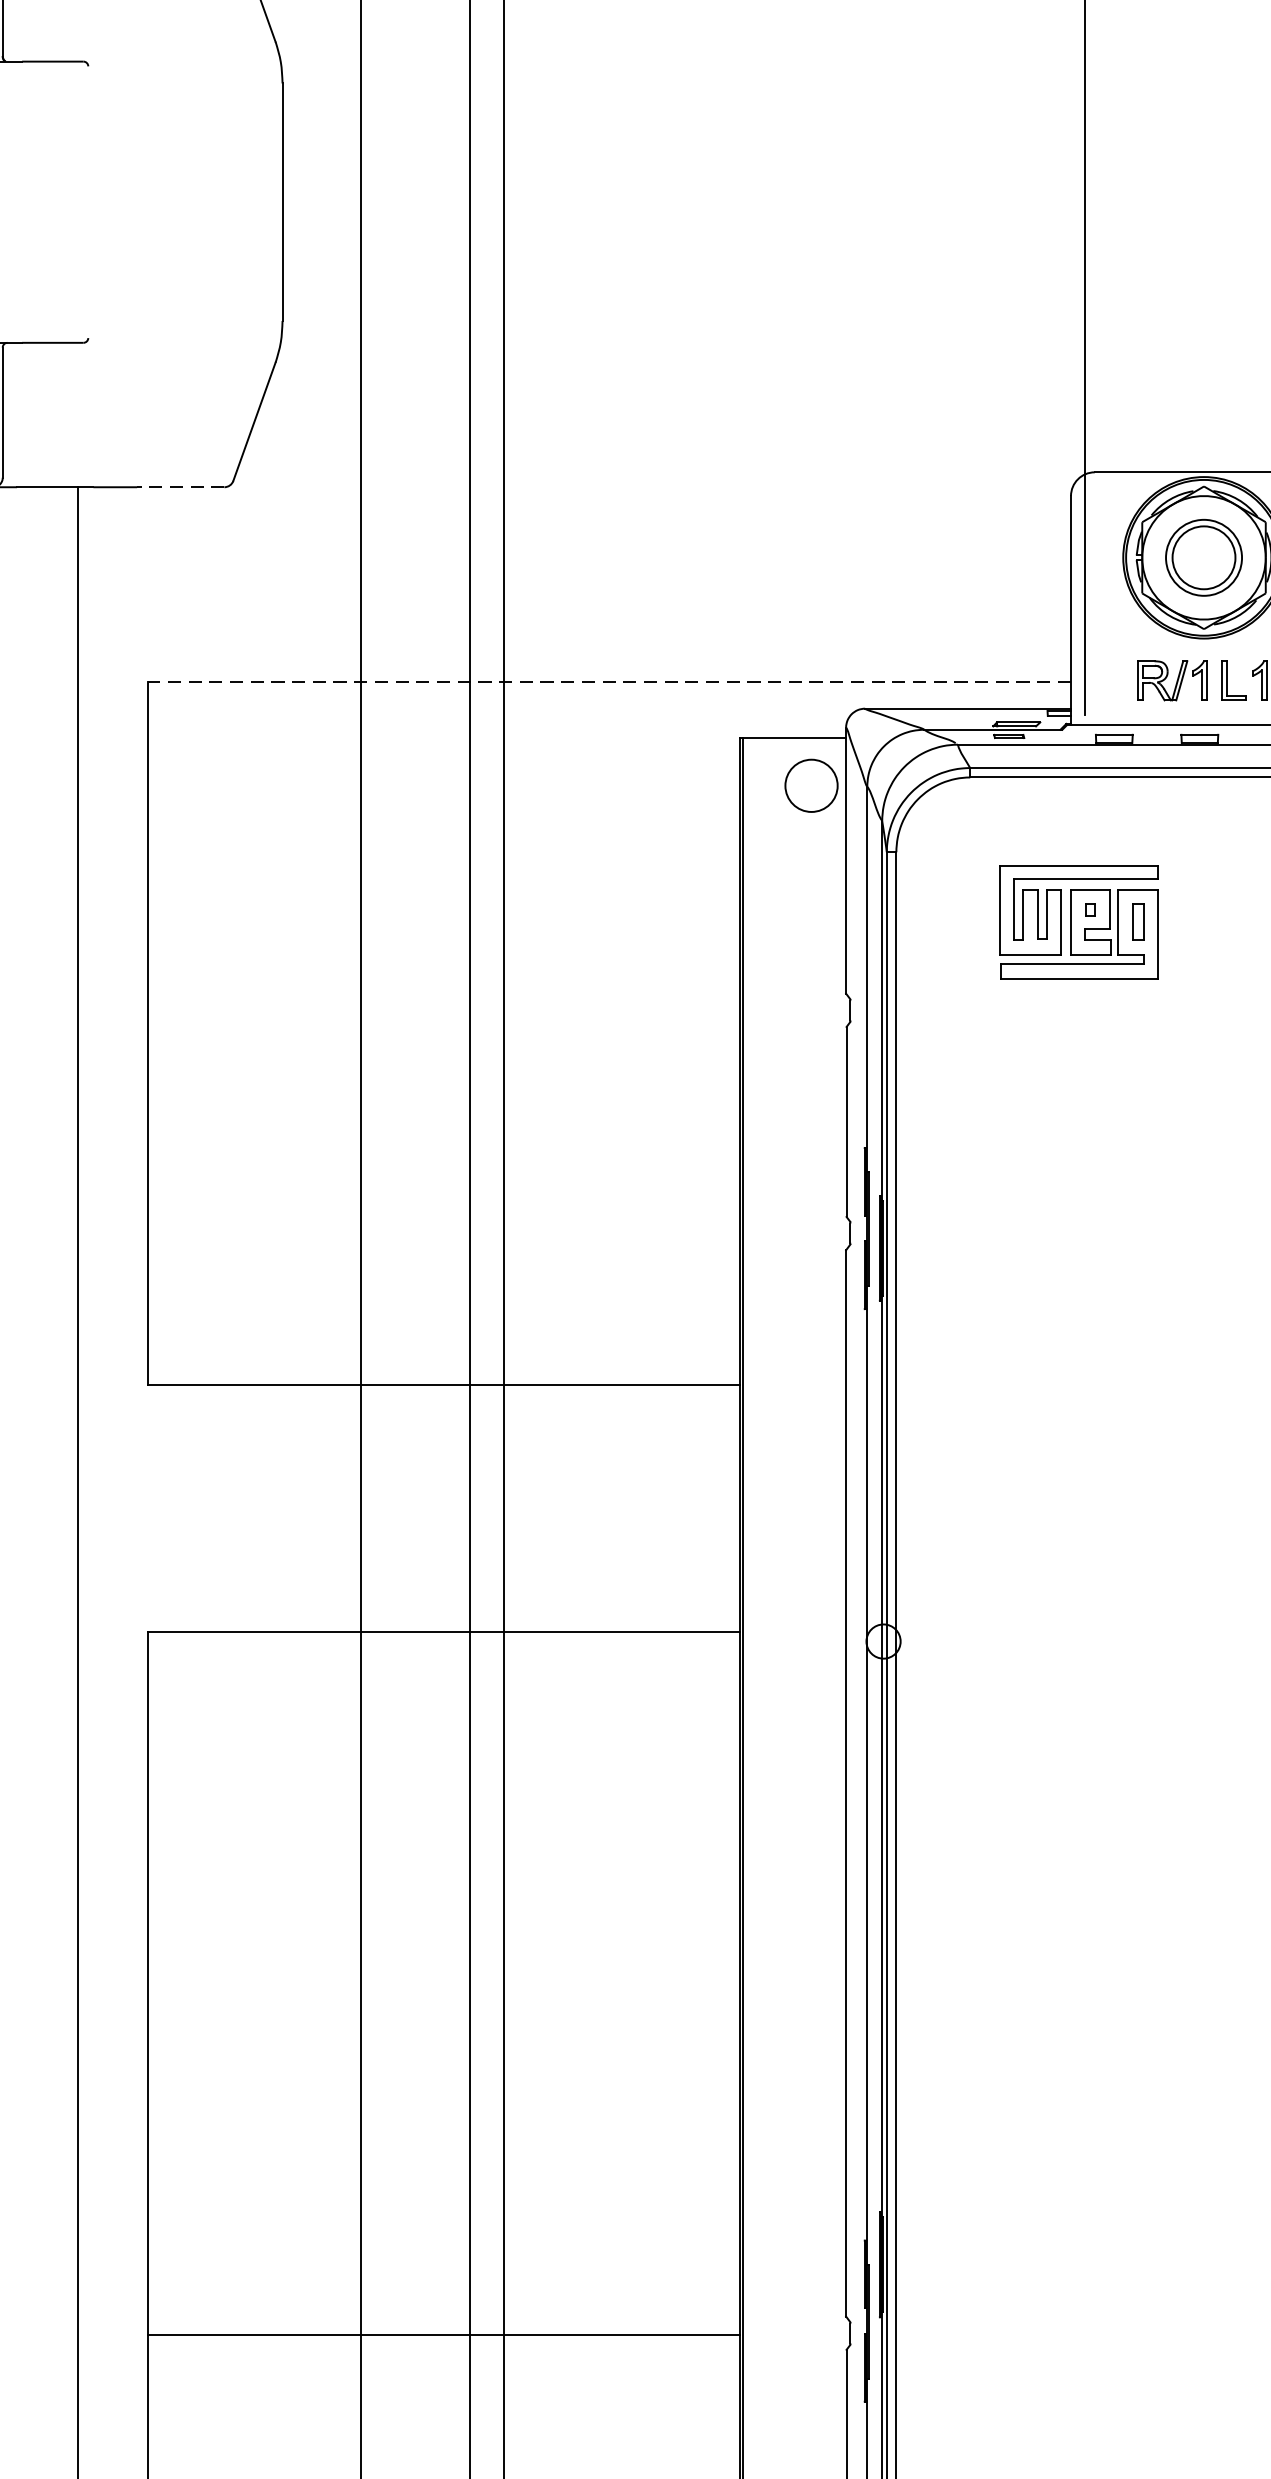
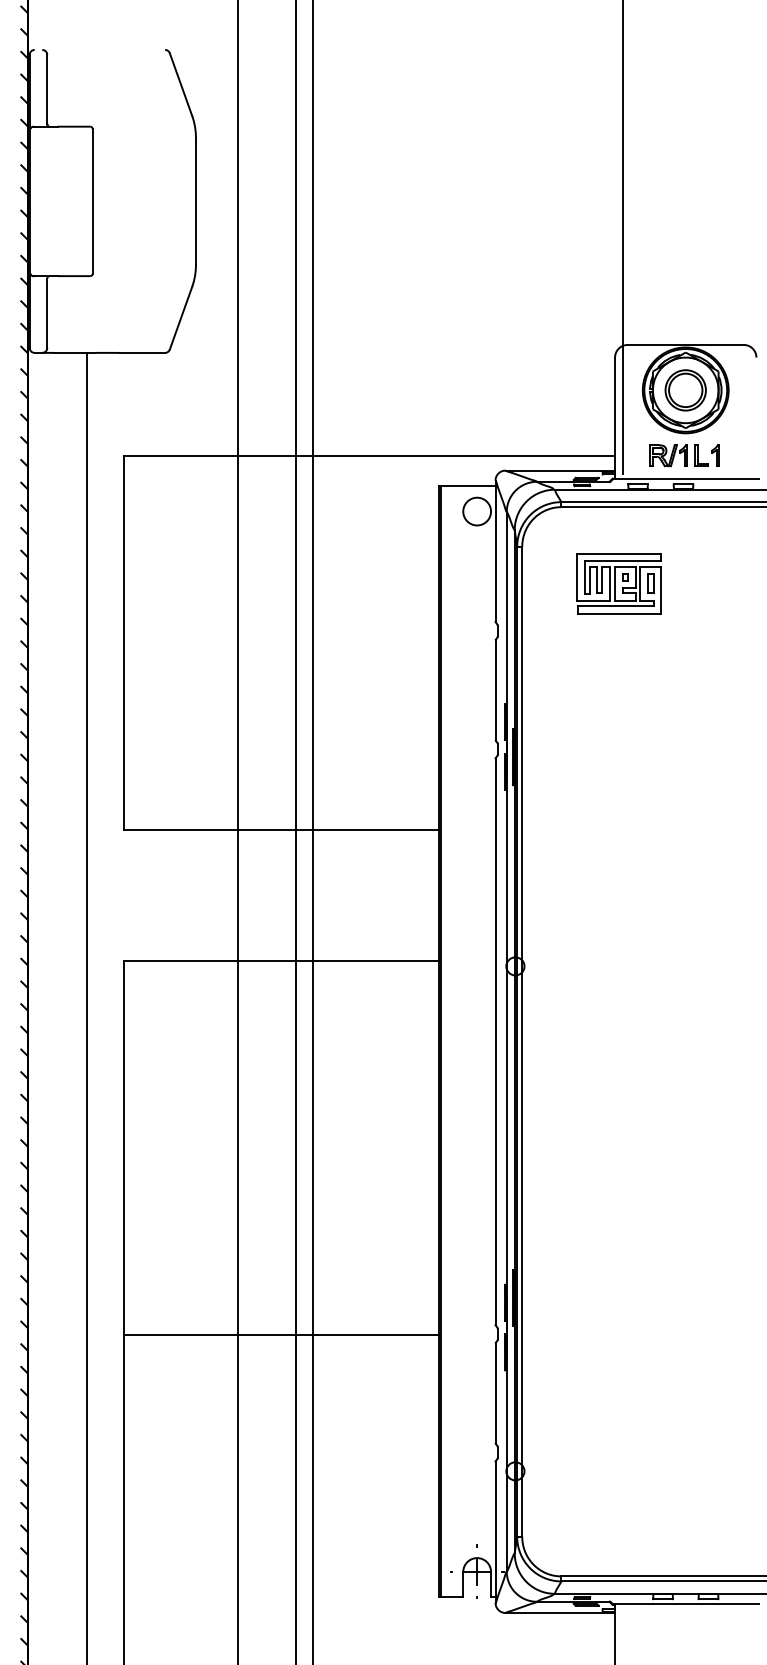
line: (87, 202) -> (92, 201), added
line: (180, 486) -> (141, 352), dashed -> solid
line: (608, 682) -> (369, 456), dashed -> solid

